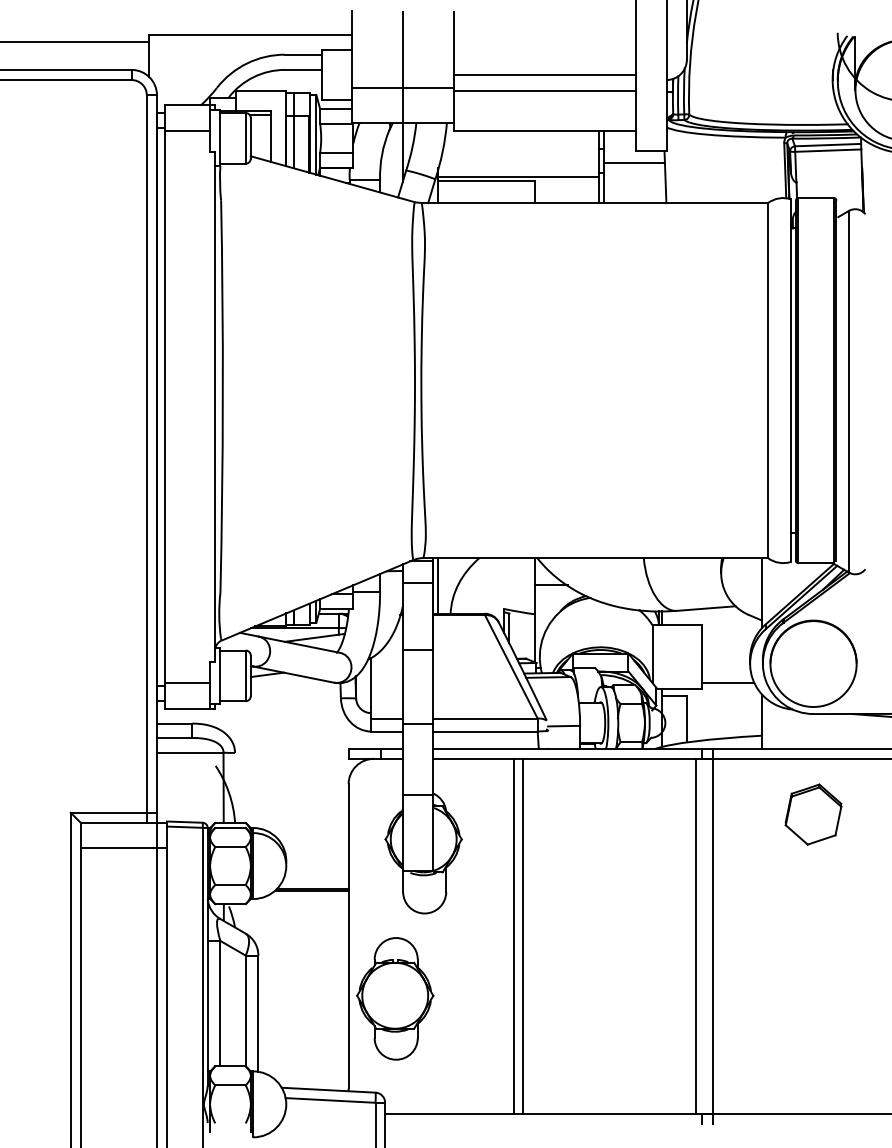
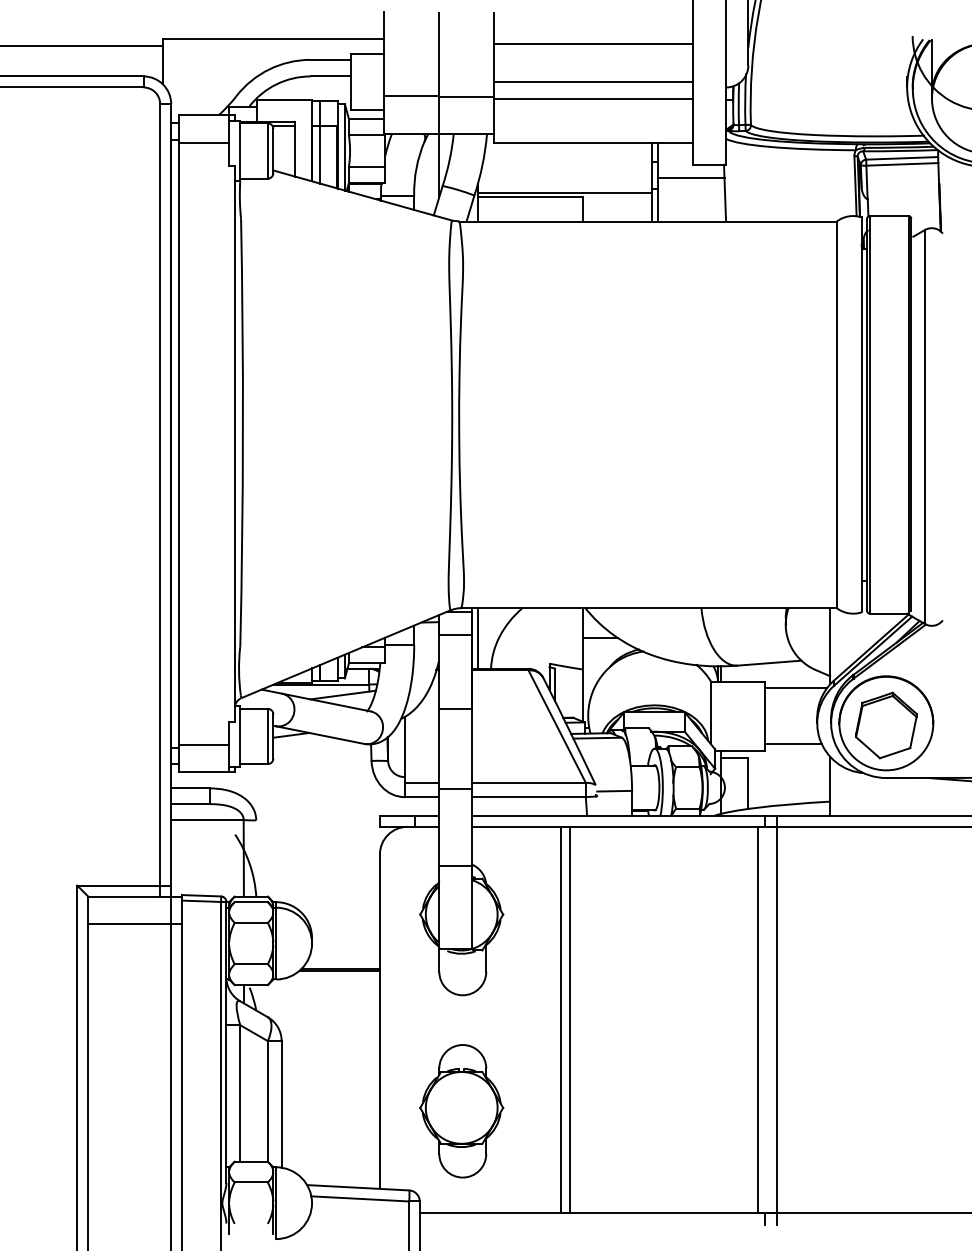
line: (544, 39) -> (593, 43), added
line: (730, 631) -> (795, 688), added
part: (813, 814) -> (886, 725), moved
part: (395, 999) -> (461, 1111), moved

